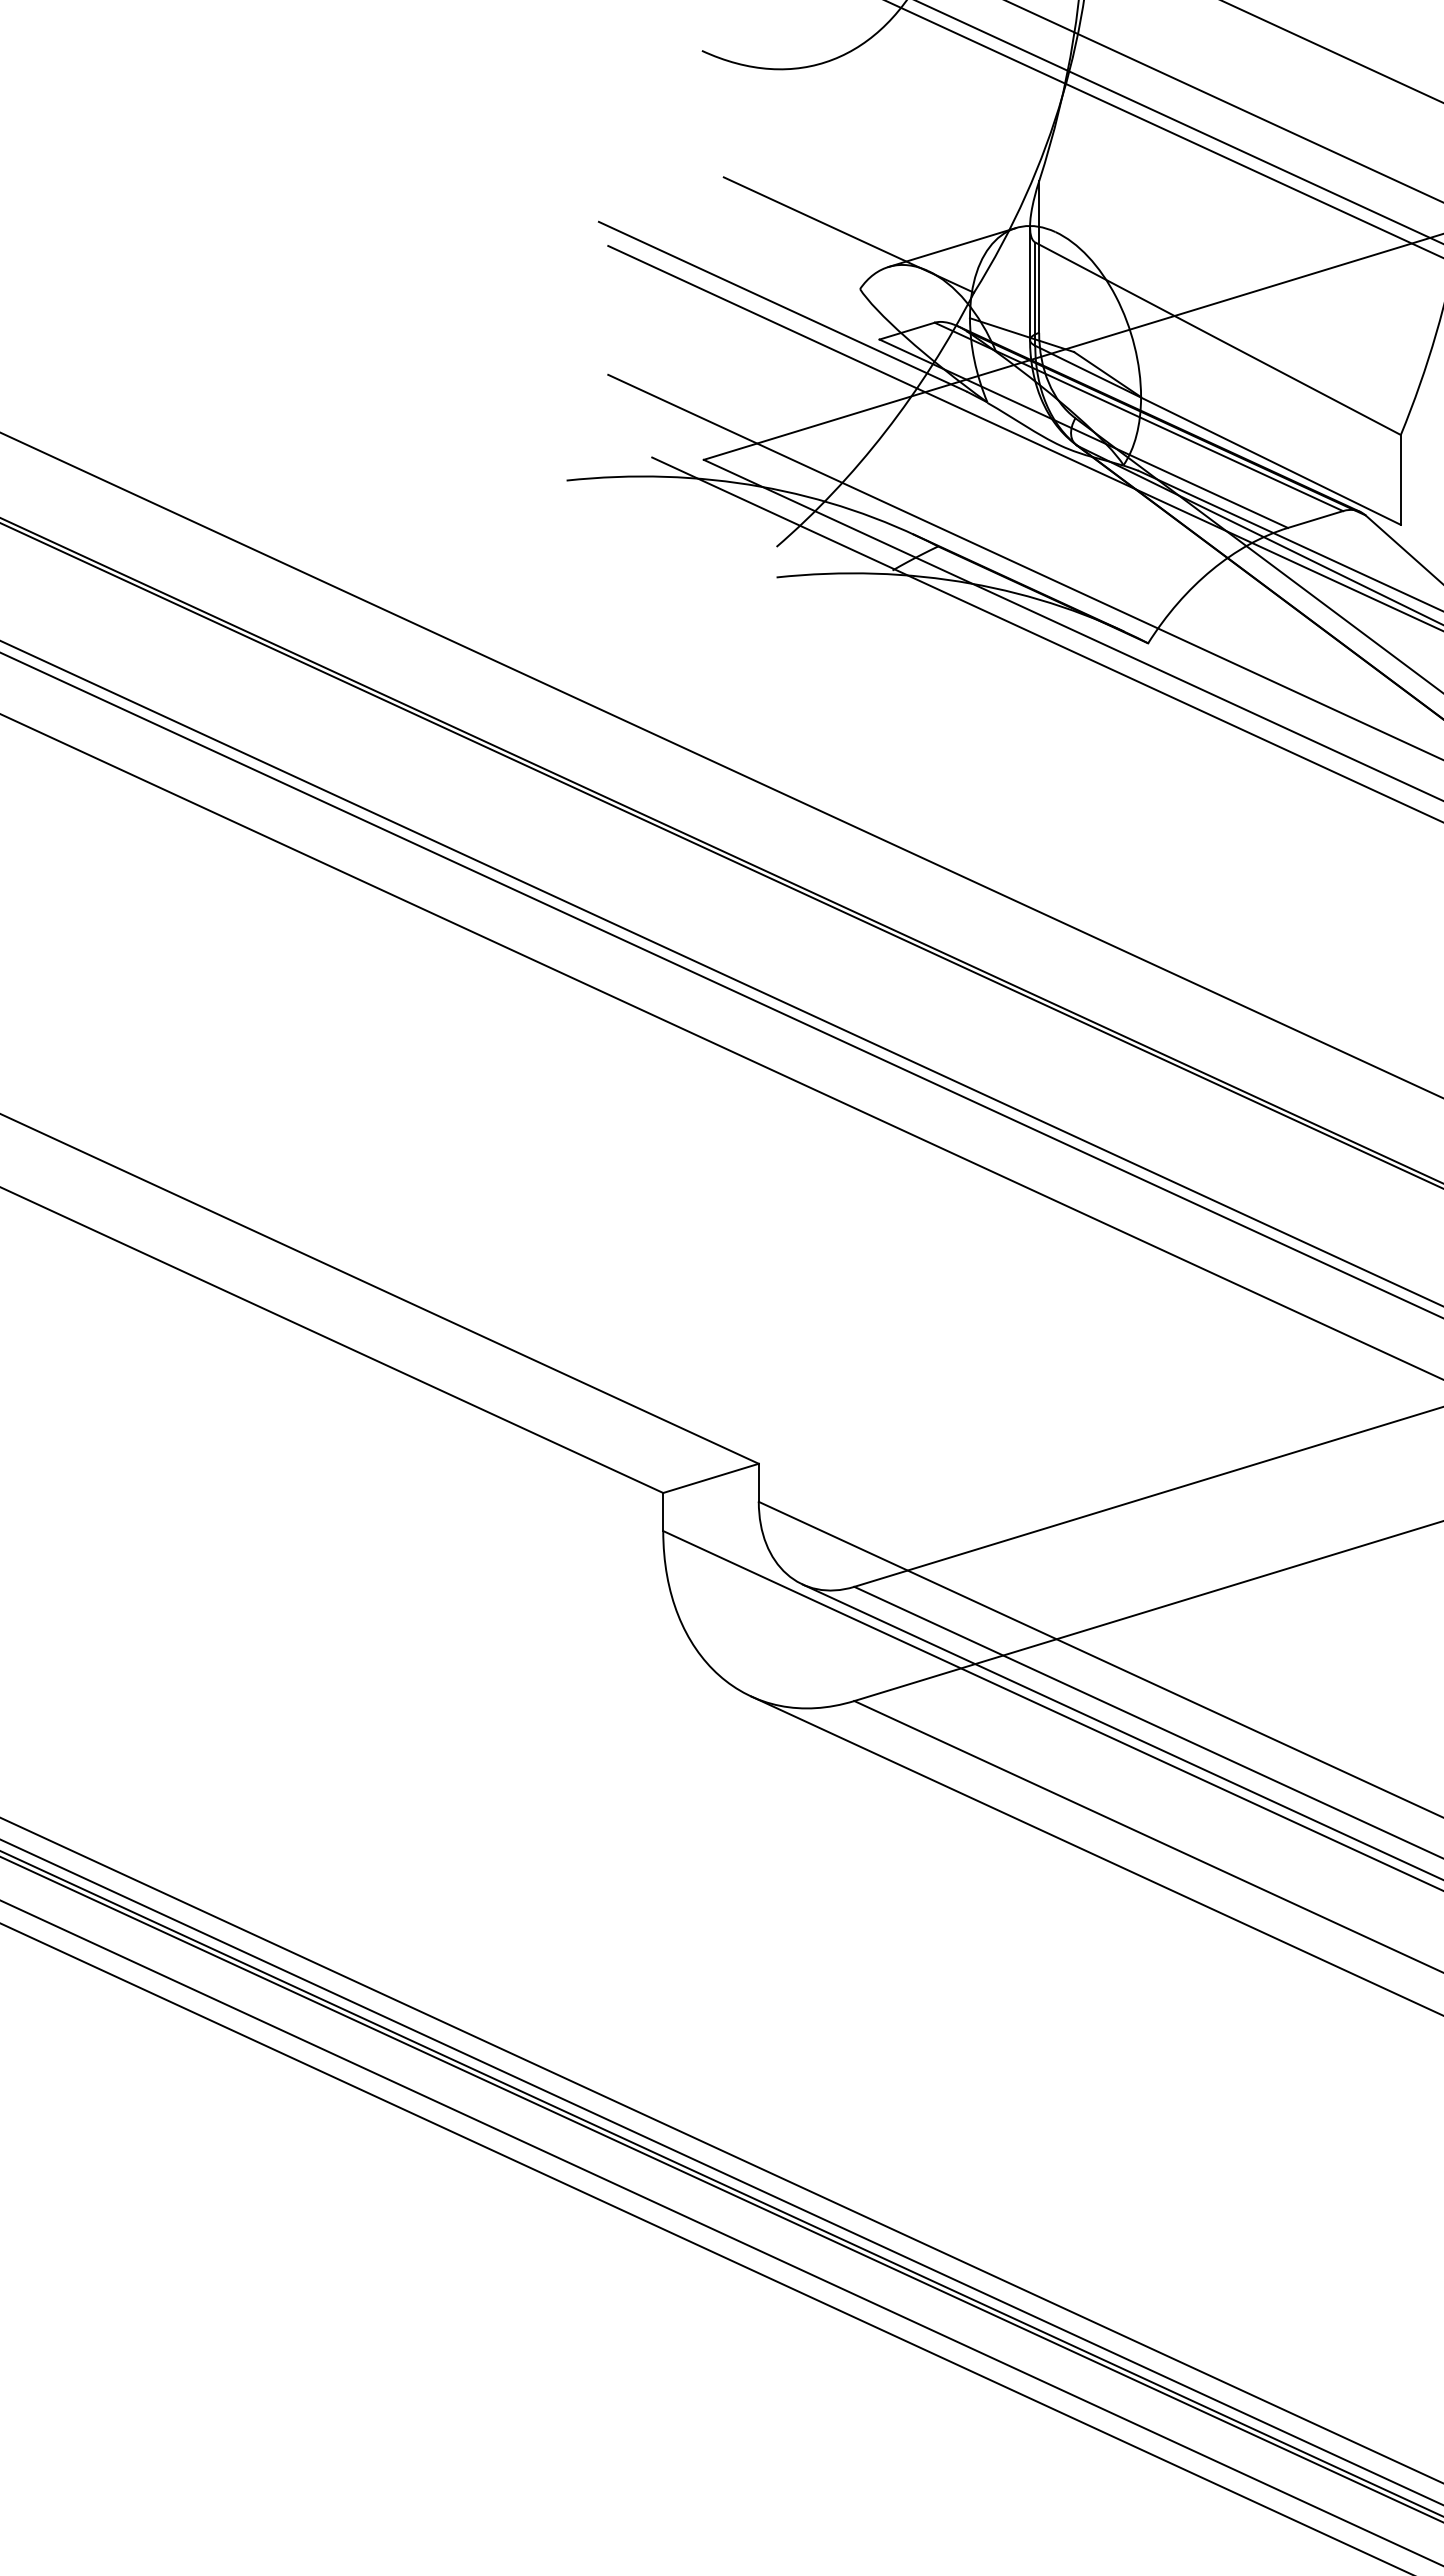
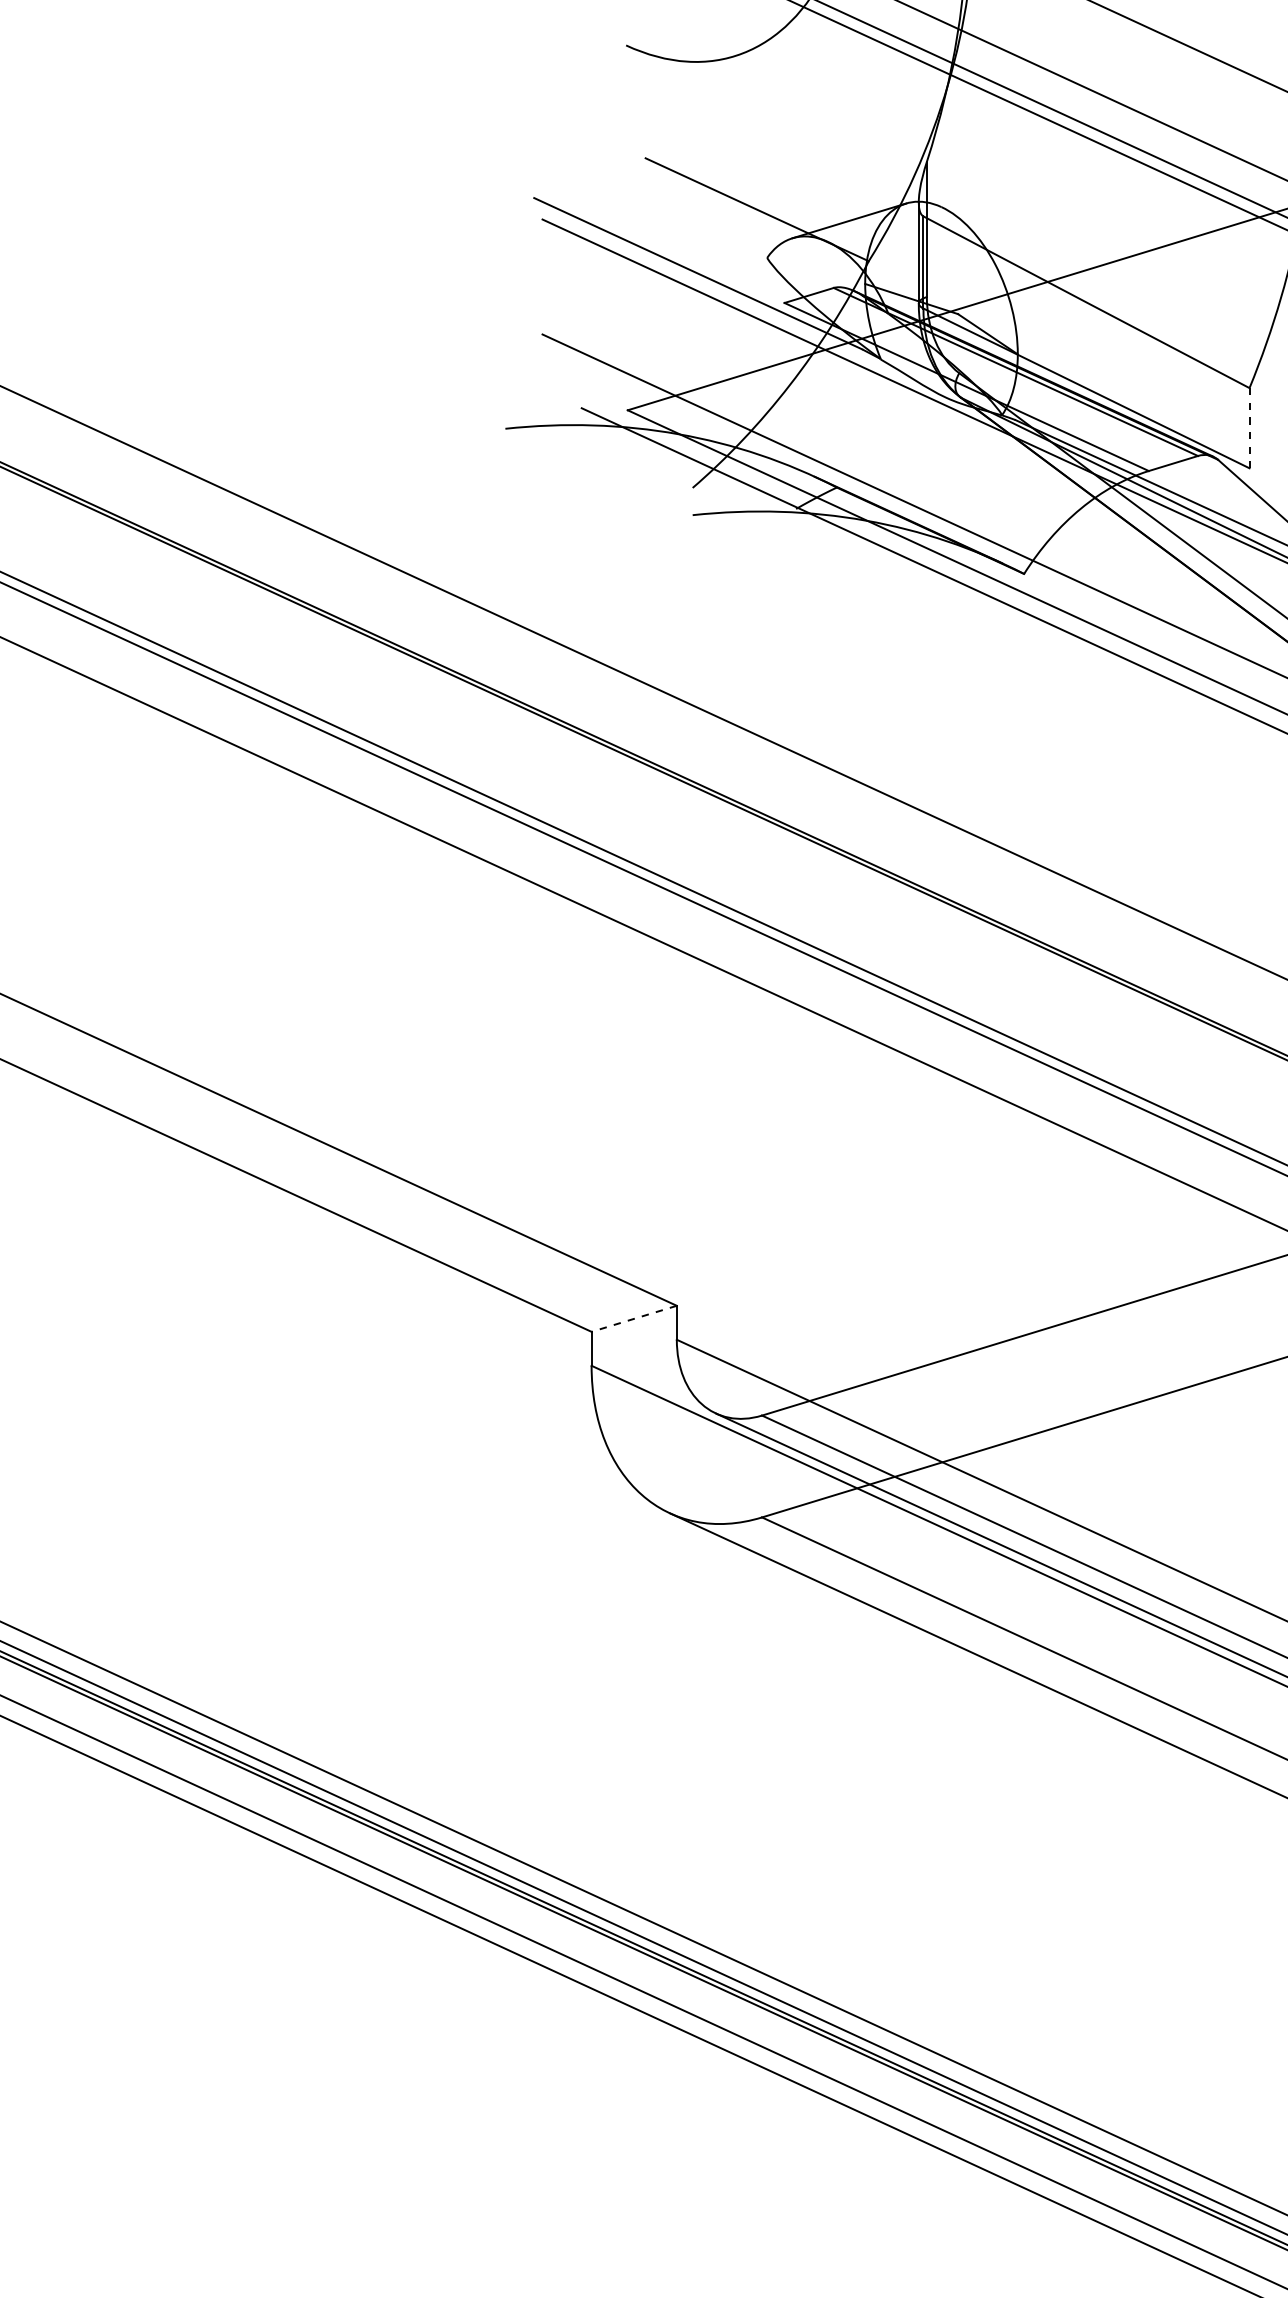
line: (1400, 479) -> (1249, 427), solid -> dashed
line: (711, 1478) -> (634, 1318), solid -> dashed

